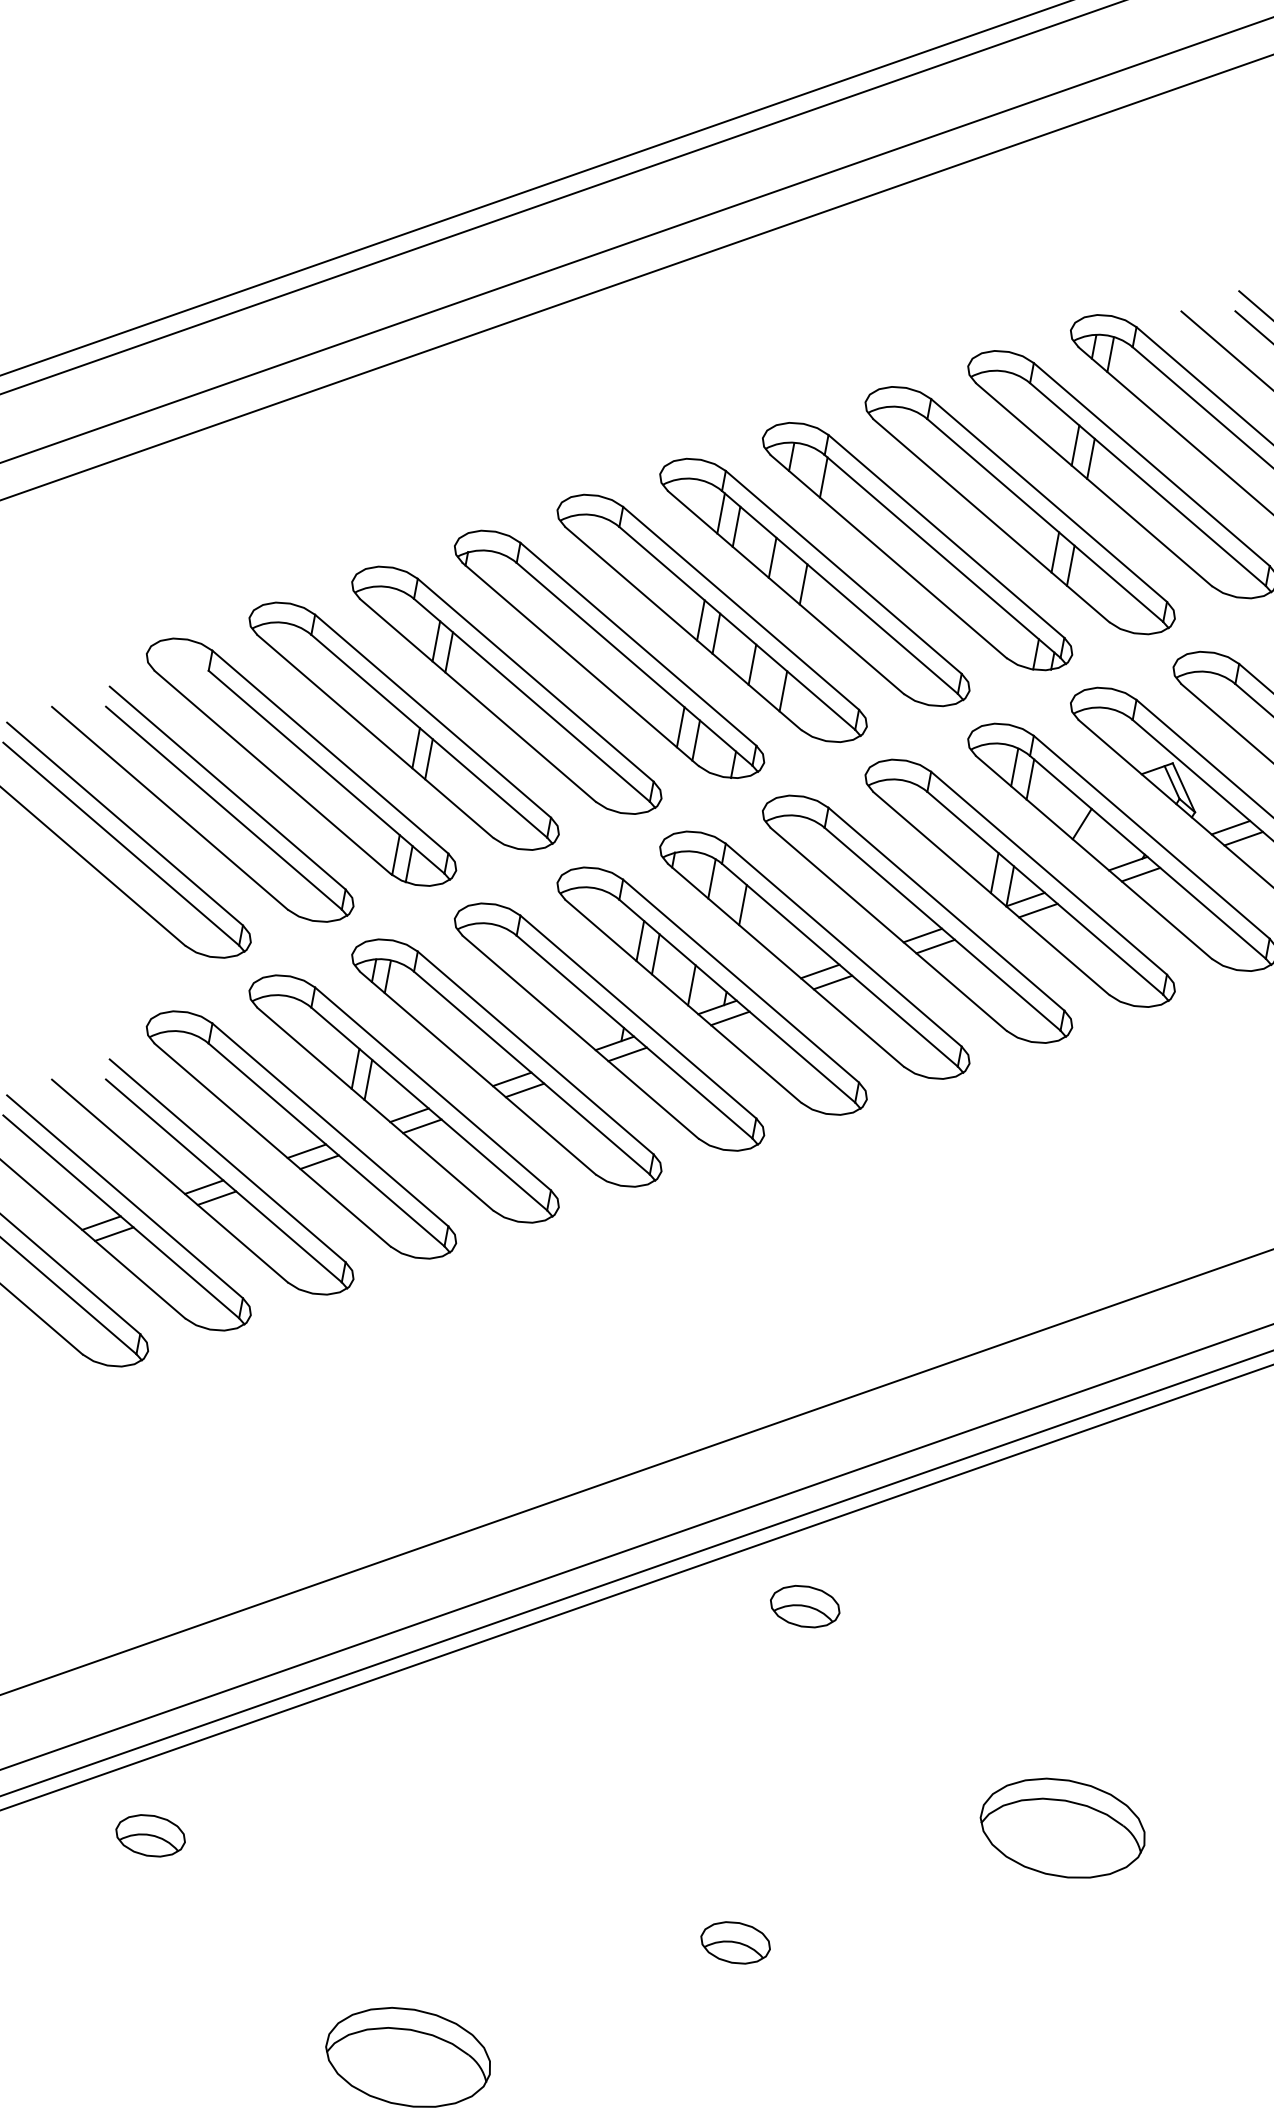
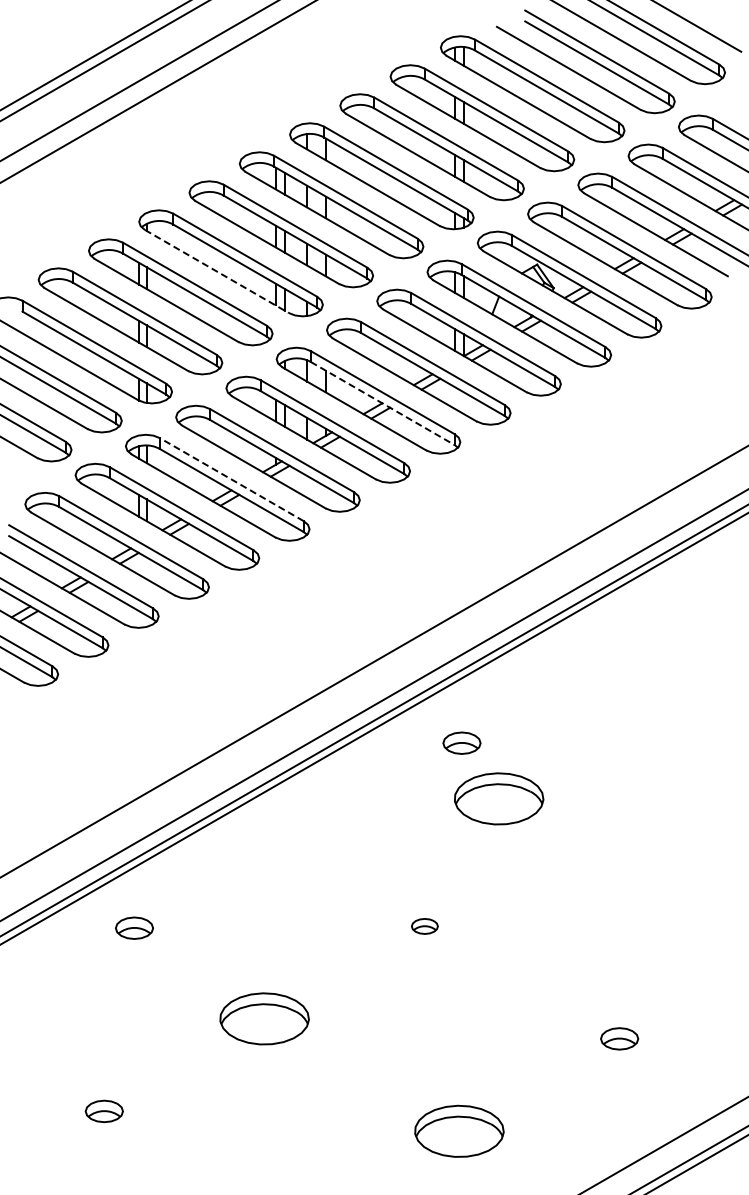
line: (579, 664) -> (216, 271), solid -> dashed
line: (839, 965) -> (382, 403), solid -> dashed
line: (535, 1052) -> (231, 479), solid -> dashed
part: (804, 1605) -> (461, 742), moved
part: (1063, 1827) -> (499, 798), moved
part: (150, 1834) -> (134, 927), moved
part: (735, 1942) -> (424, 926), size x0.7

